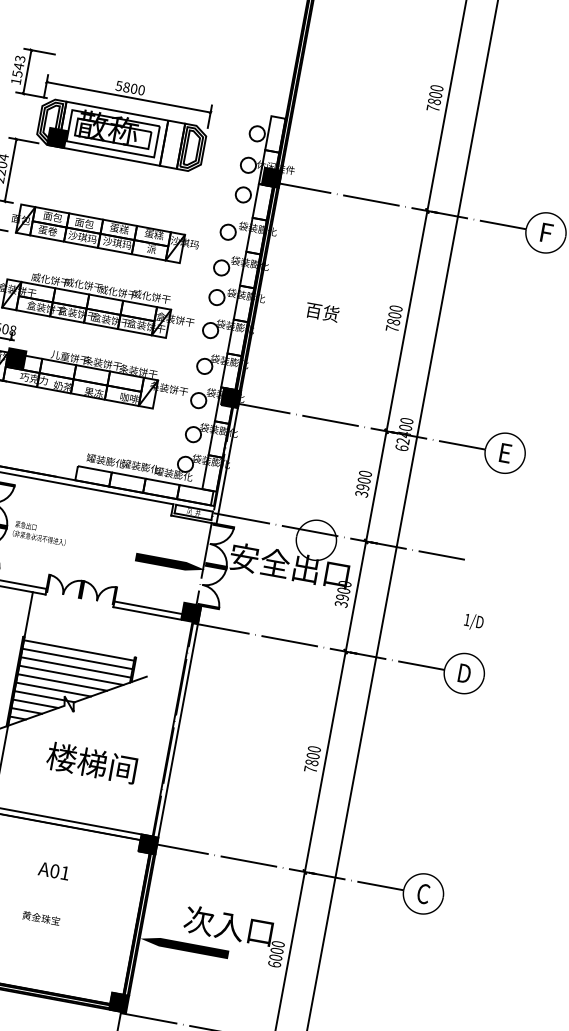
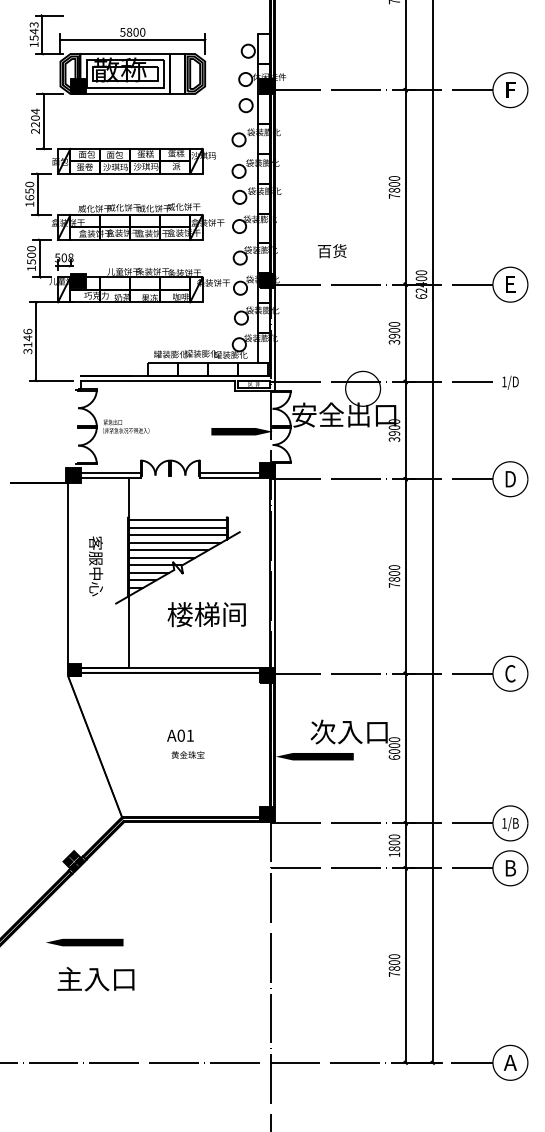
text: (321, 312) -> (331, 251), moved
text: (473, 621) -> (510, 382), moved
text: (54, 870) -> (180, 735), moved

